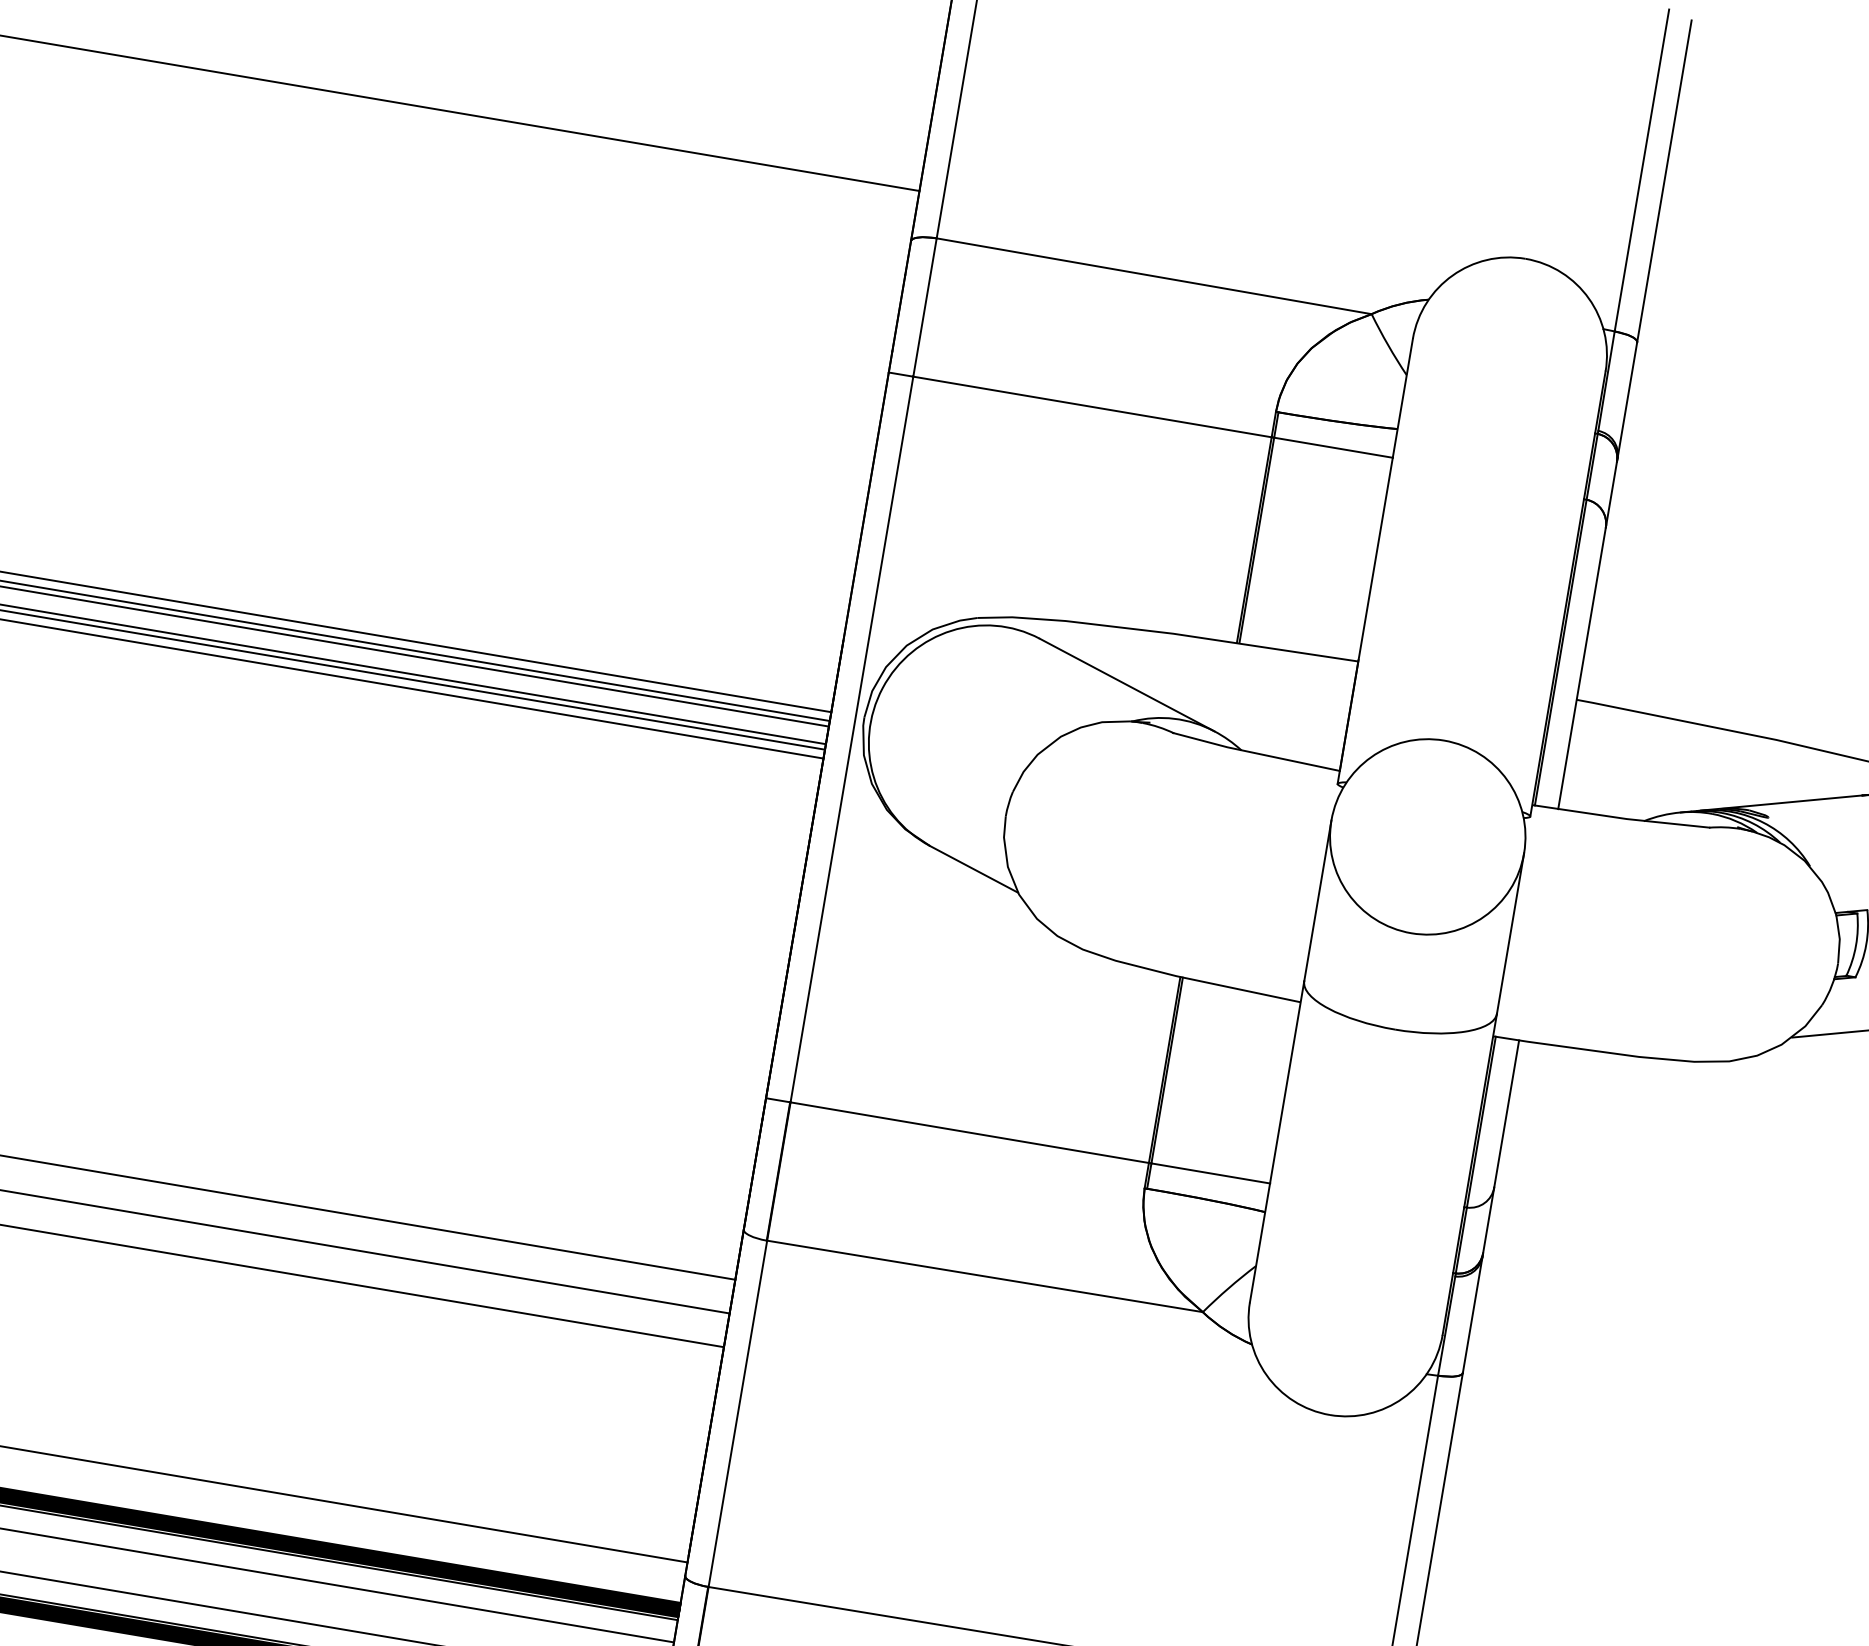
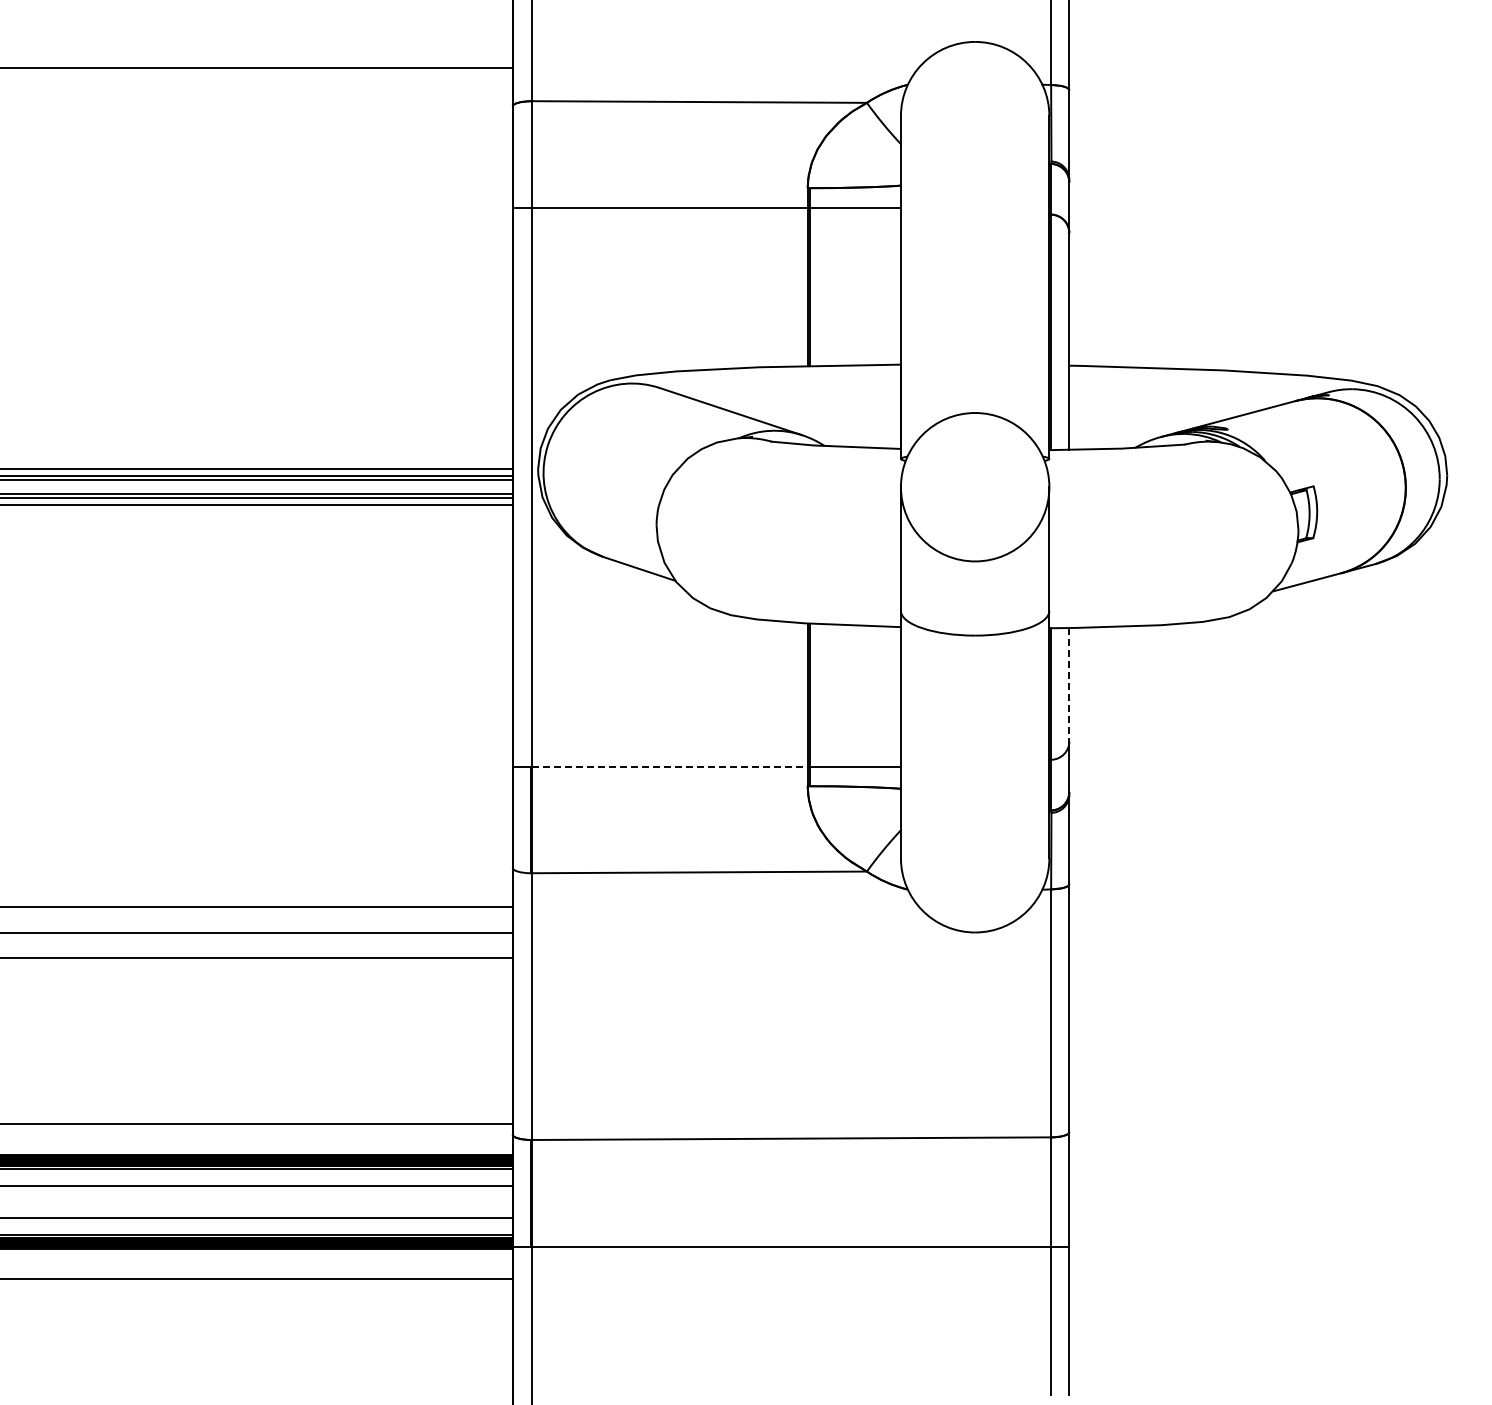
line: (1506, 1113) -> (1069, 684), solid -> dashed
line: (970, 1132) -> (670, 766), solid -> dashed

